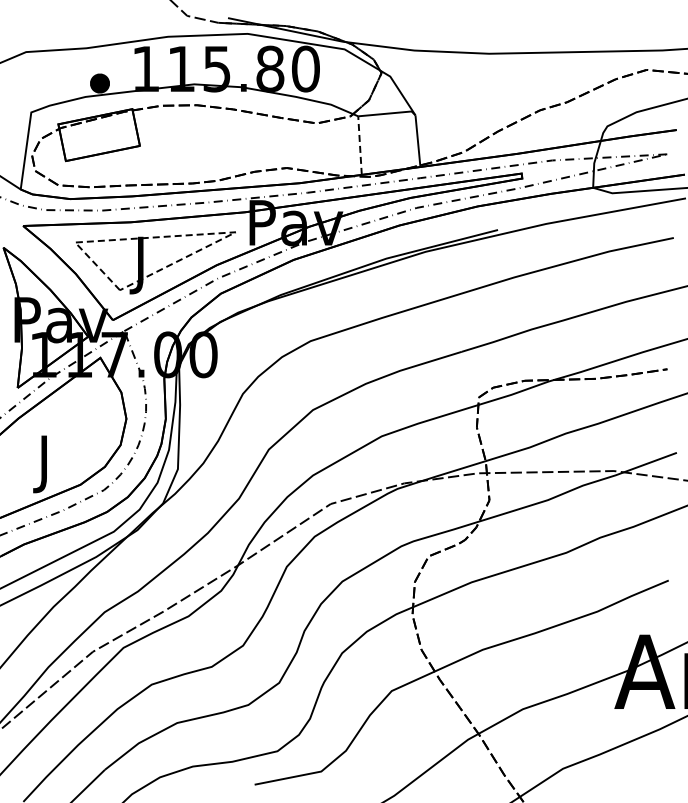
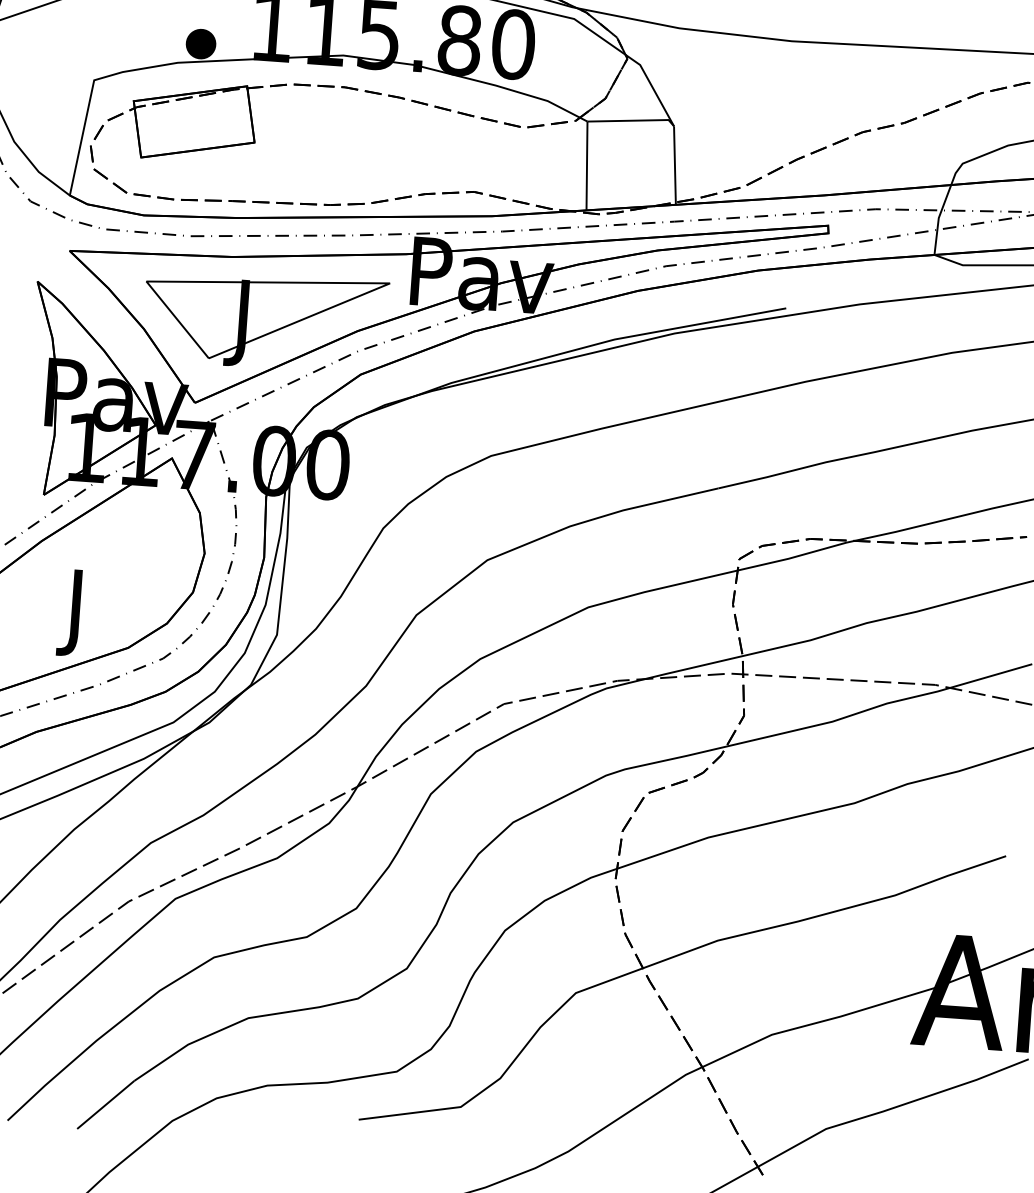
line: (359, 145) -> (586, 165), dashed -> solid
line: (187, 235) -> (316, 283), dashed -> solid

